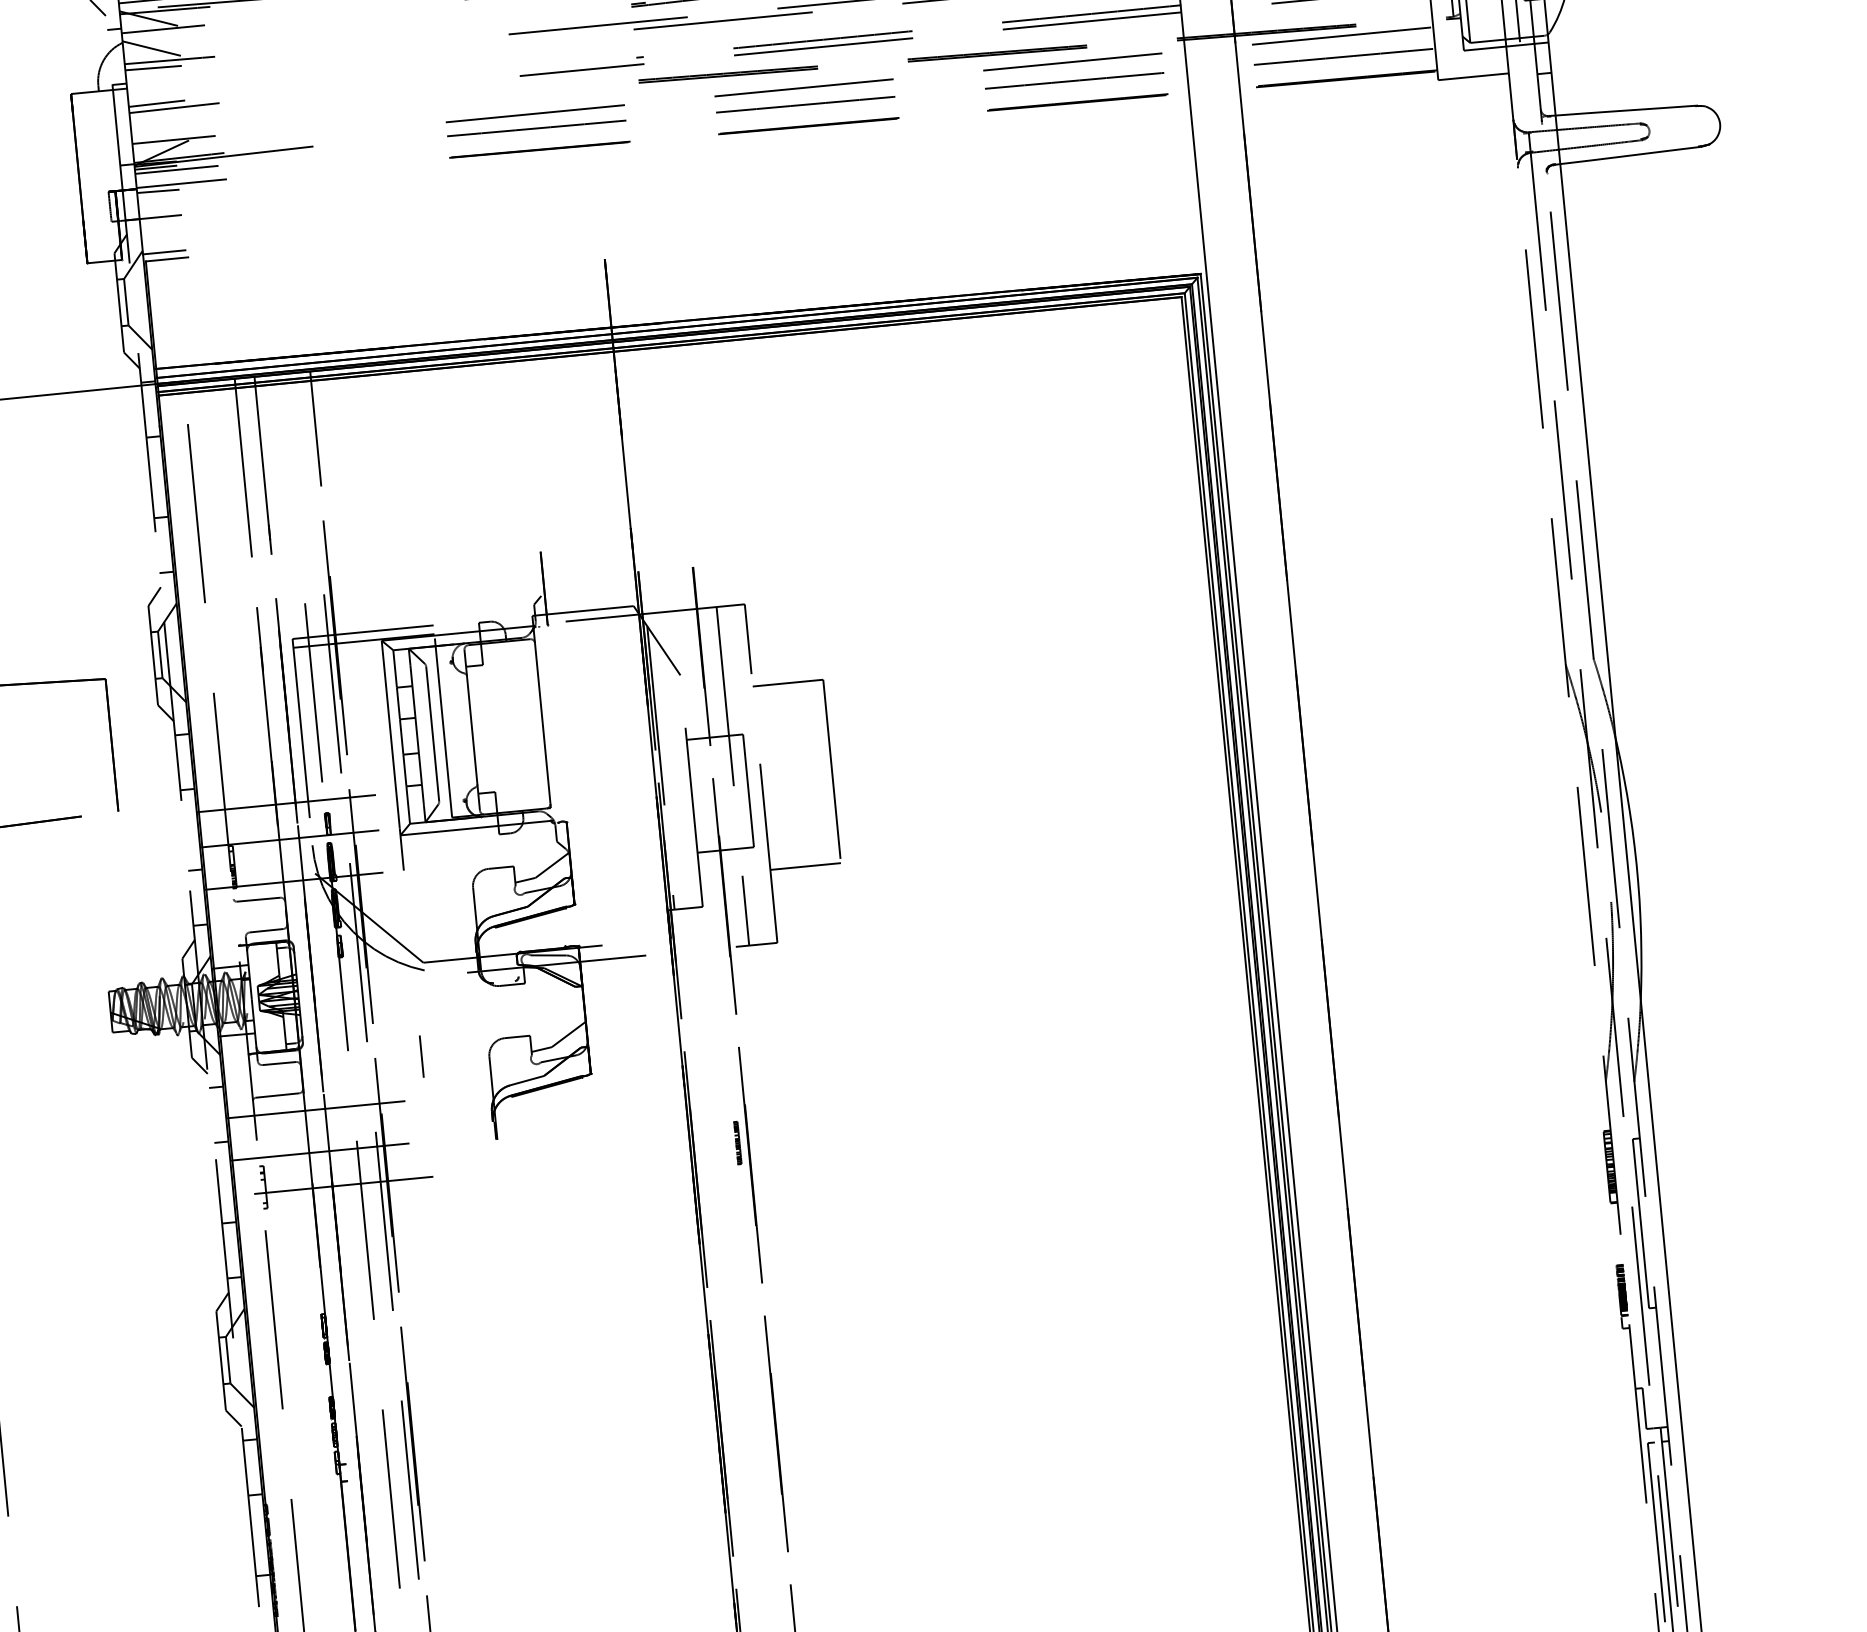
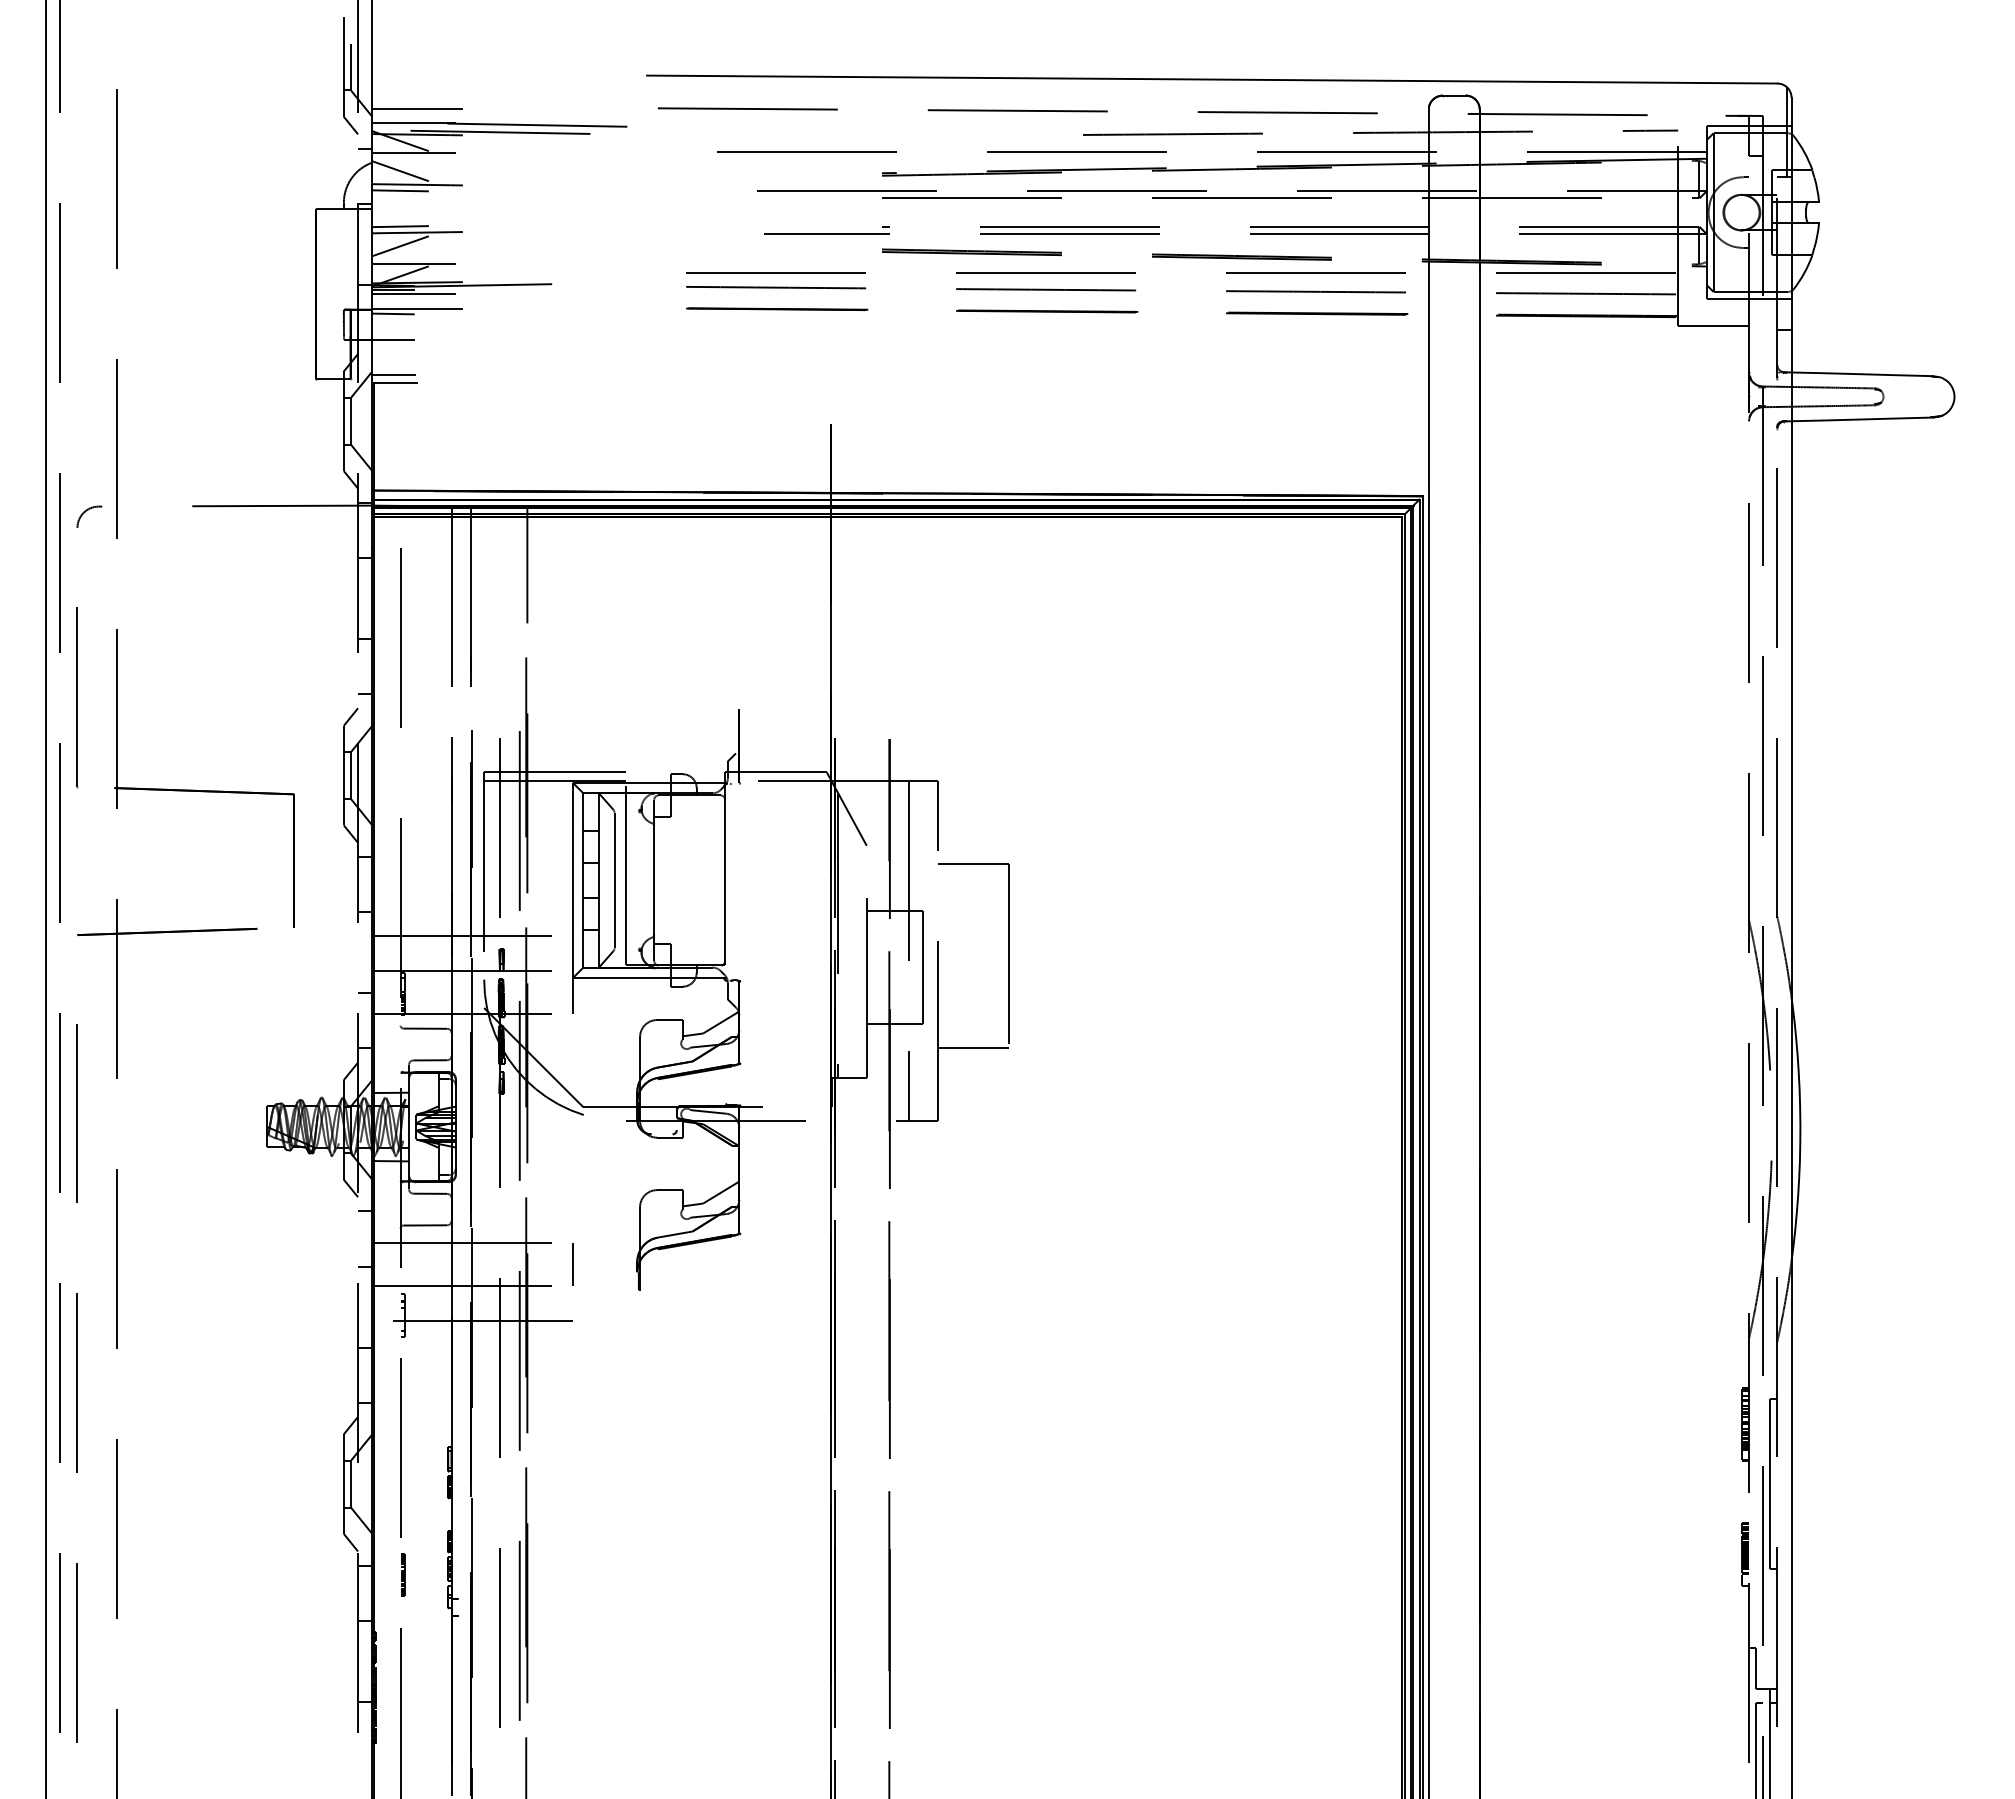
line: (158, 123) -> (400, 246), added
line: (421, 1056) -> (572, 1264), moved
line: (738, 1142) -> (403, 1574), moved

